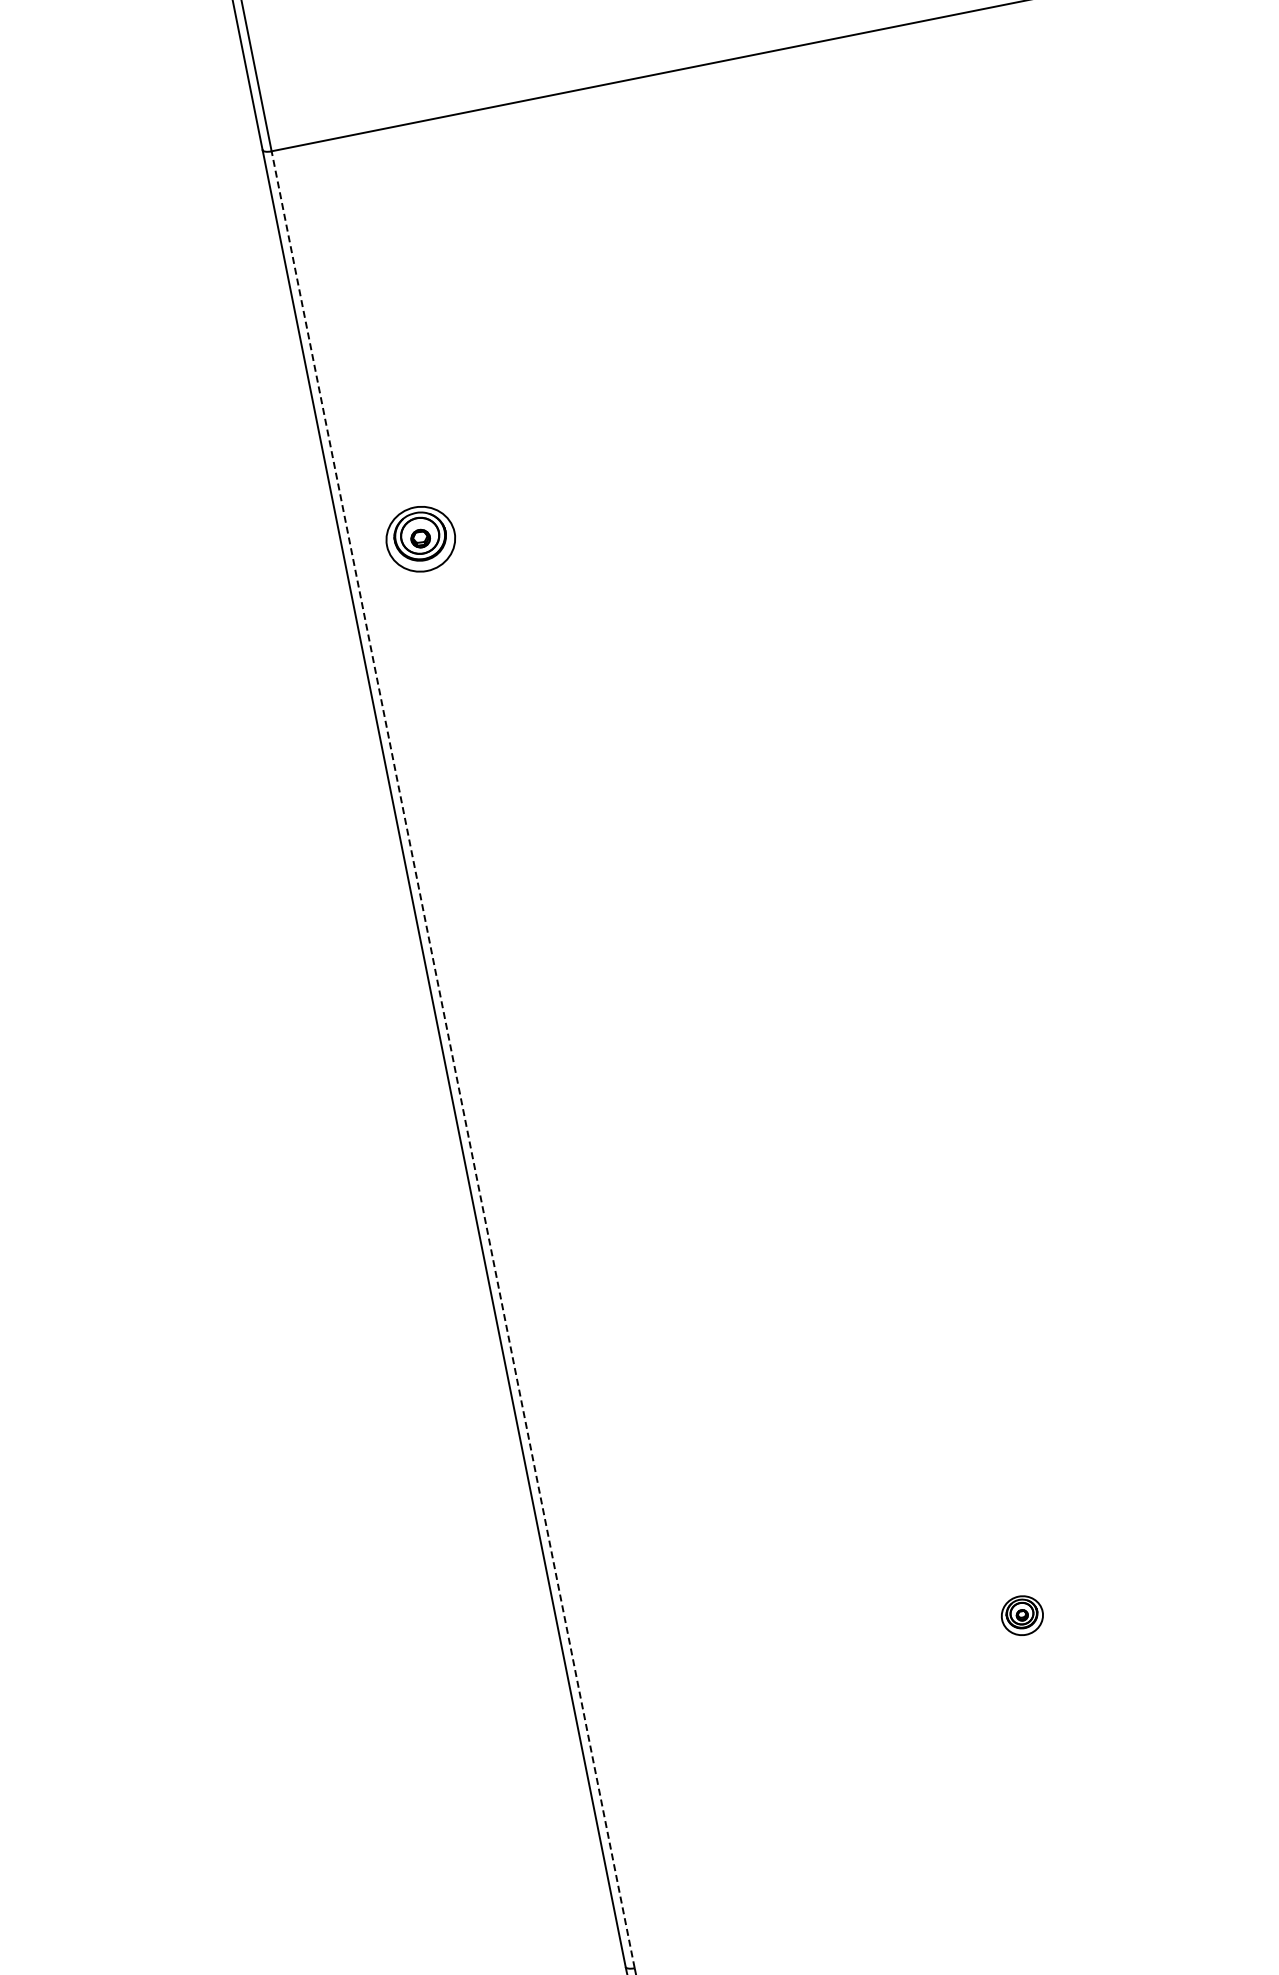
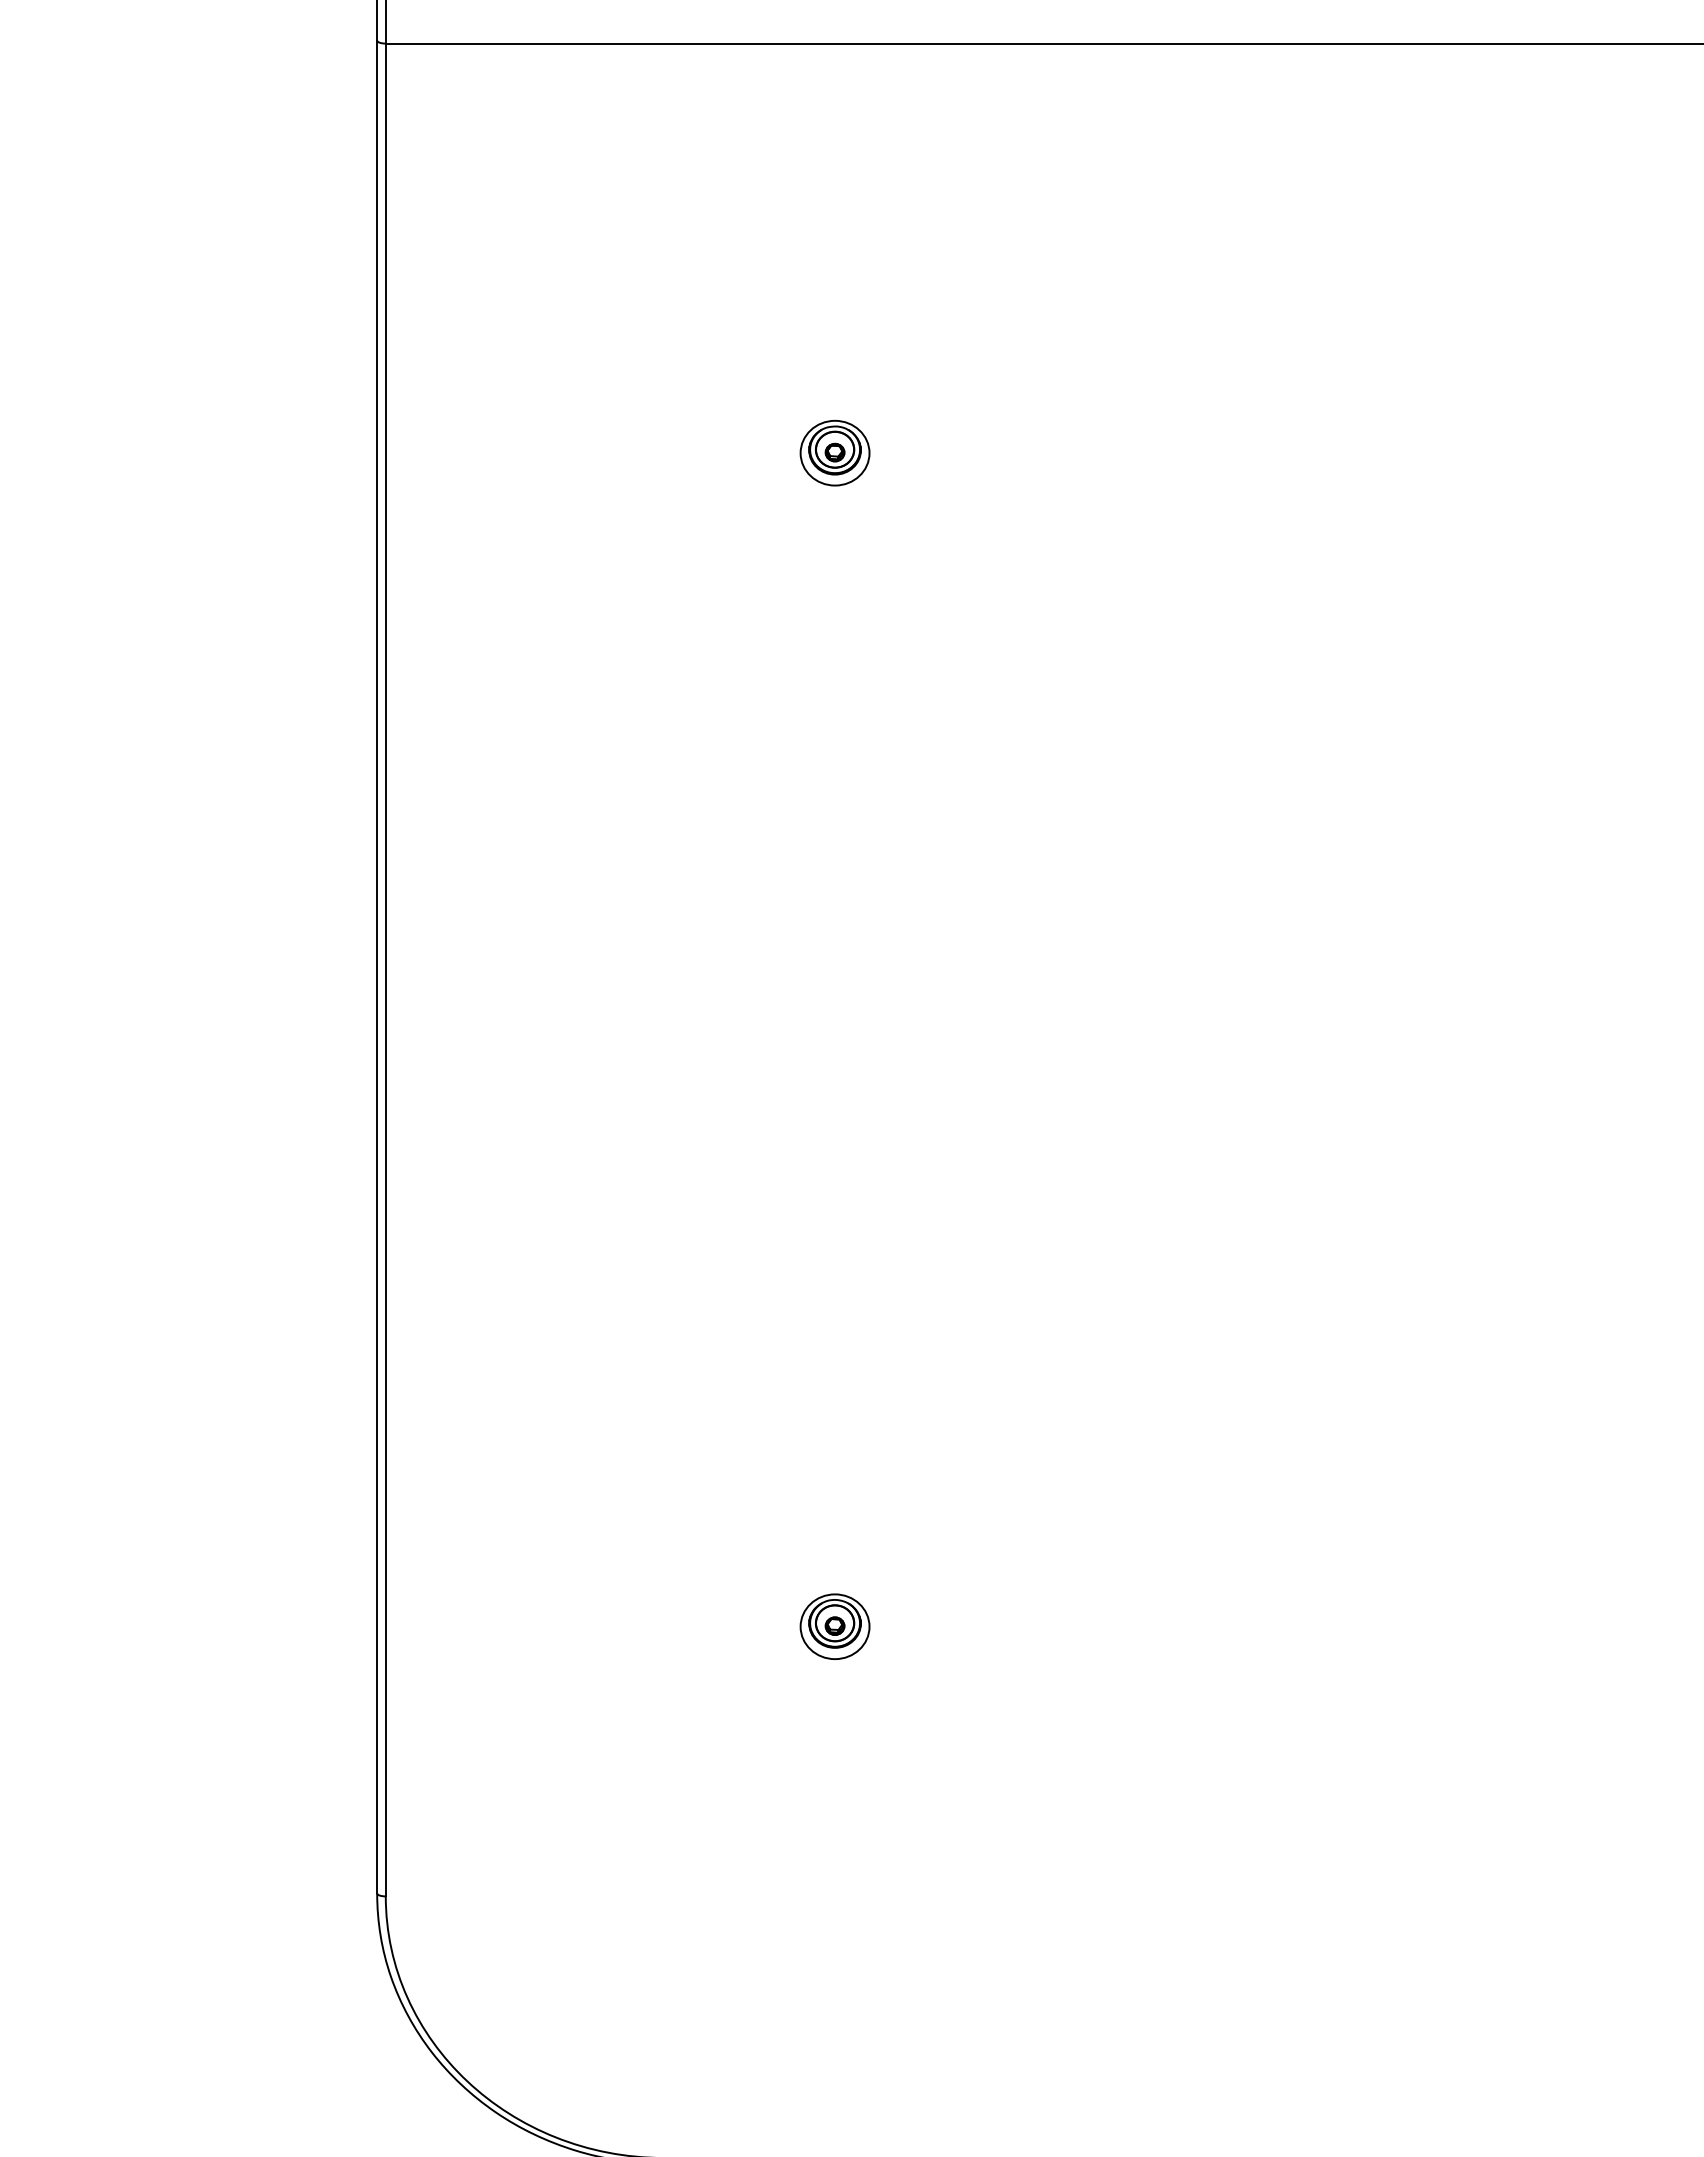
part: (420, 538) -> (834, 452), moved
line: (452, 1059) -> (385, 969), dashed -> solid
part: (1021, 1615) -> (834, 1626), size x1.67

